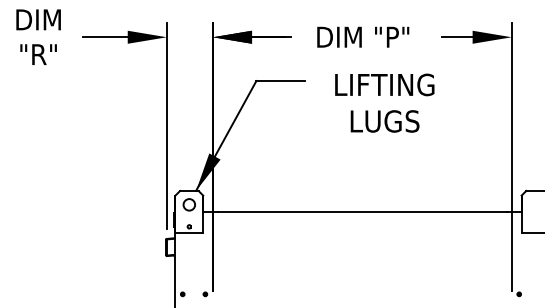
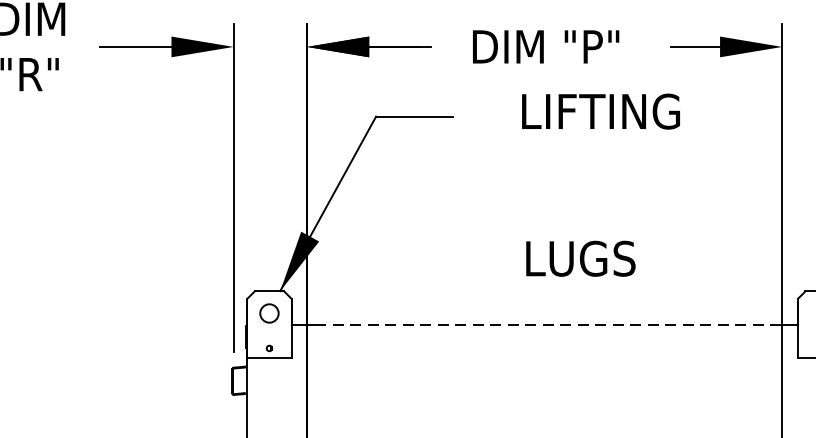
text: (384, 84) -> (600, 110), moved
text: (384, 121) -> (579, 258), moved
line: (362, 212) -> (544, 325), solid -> dashed

